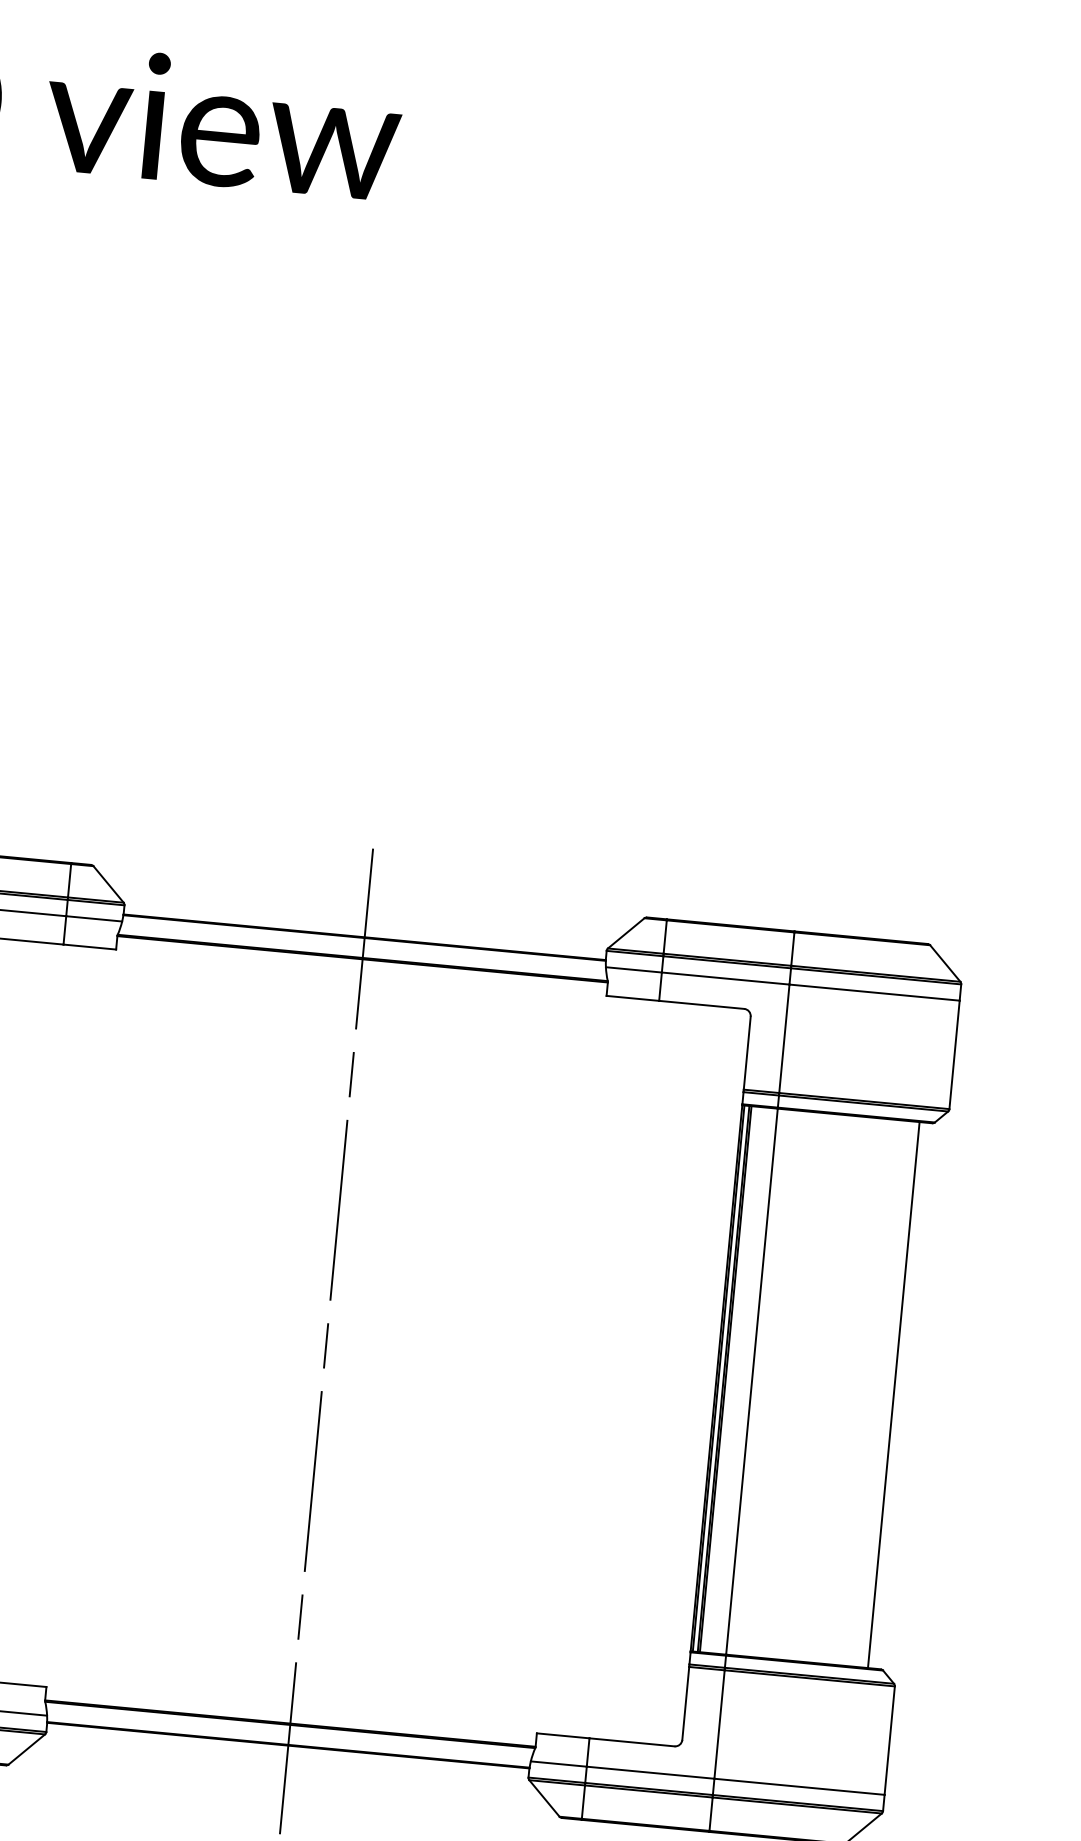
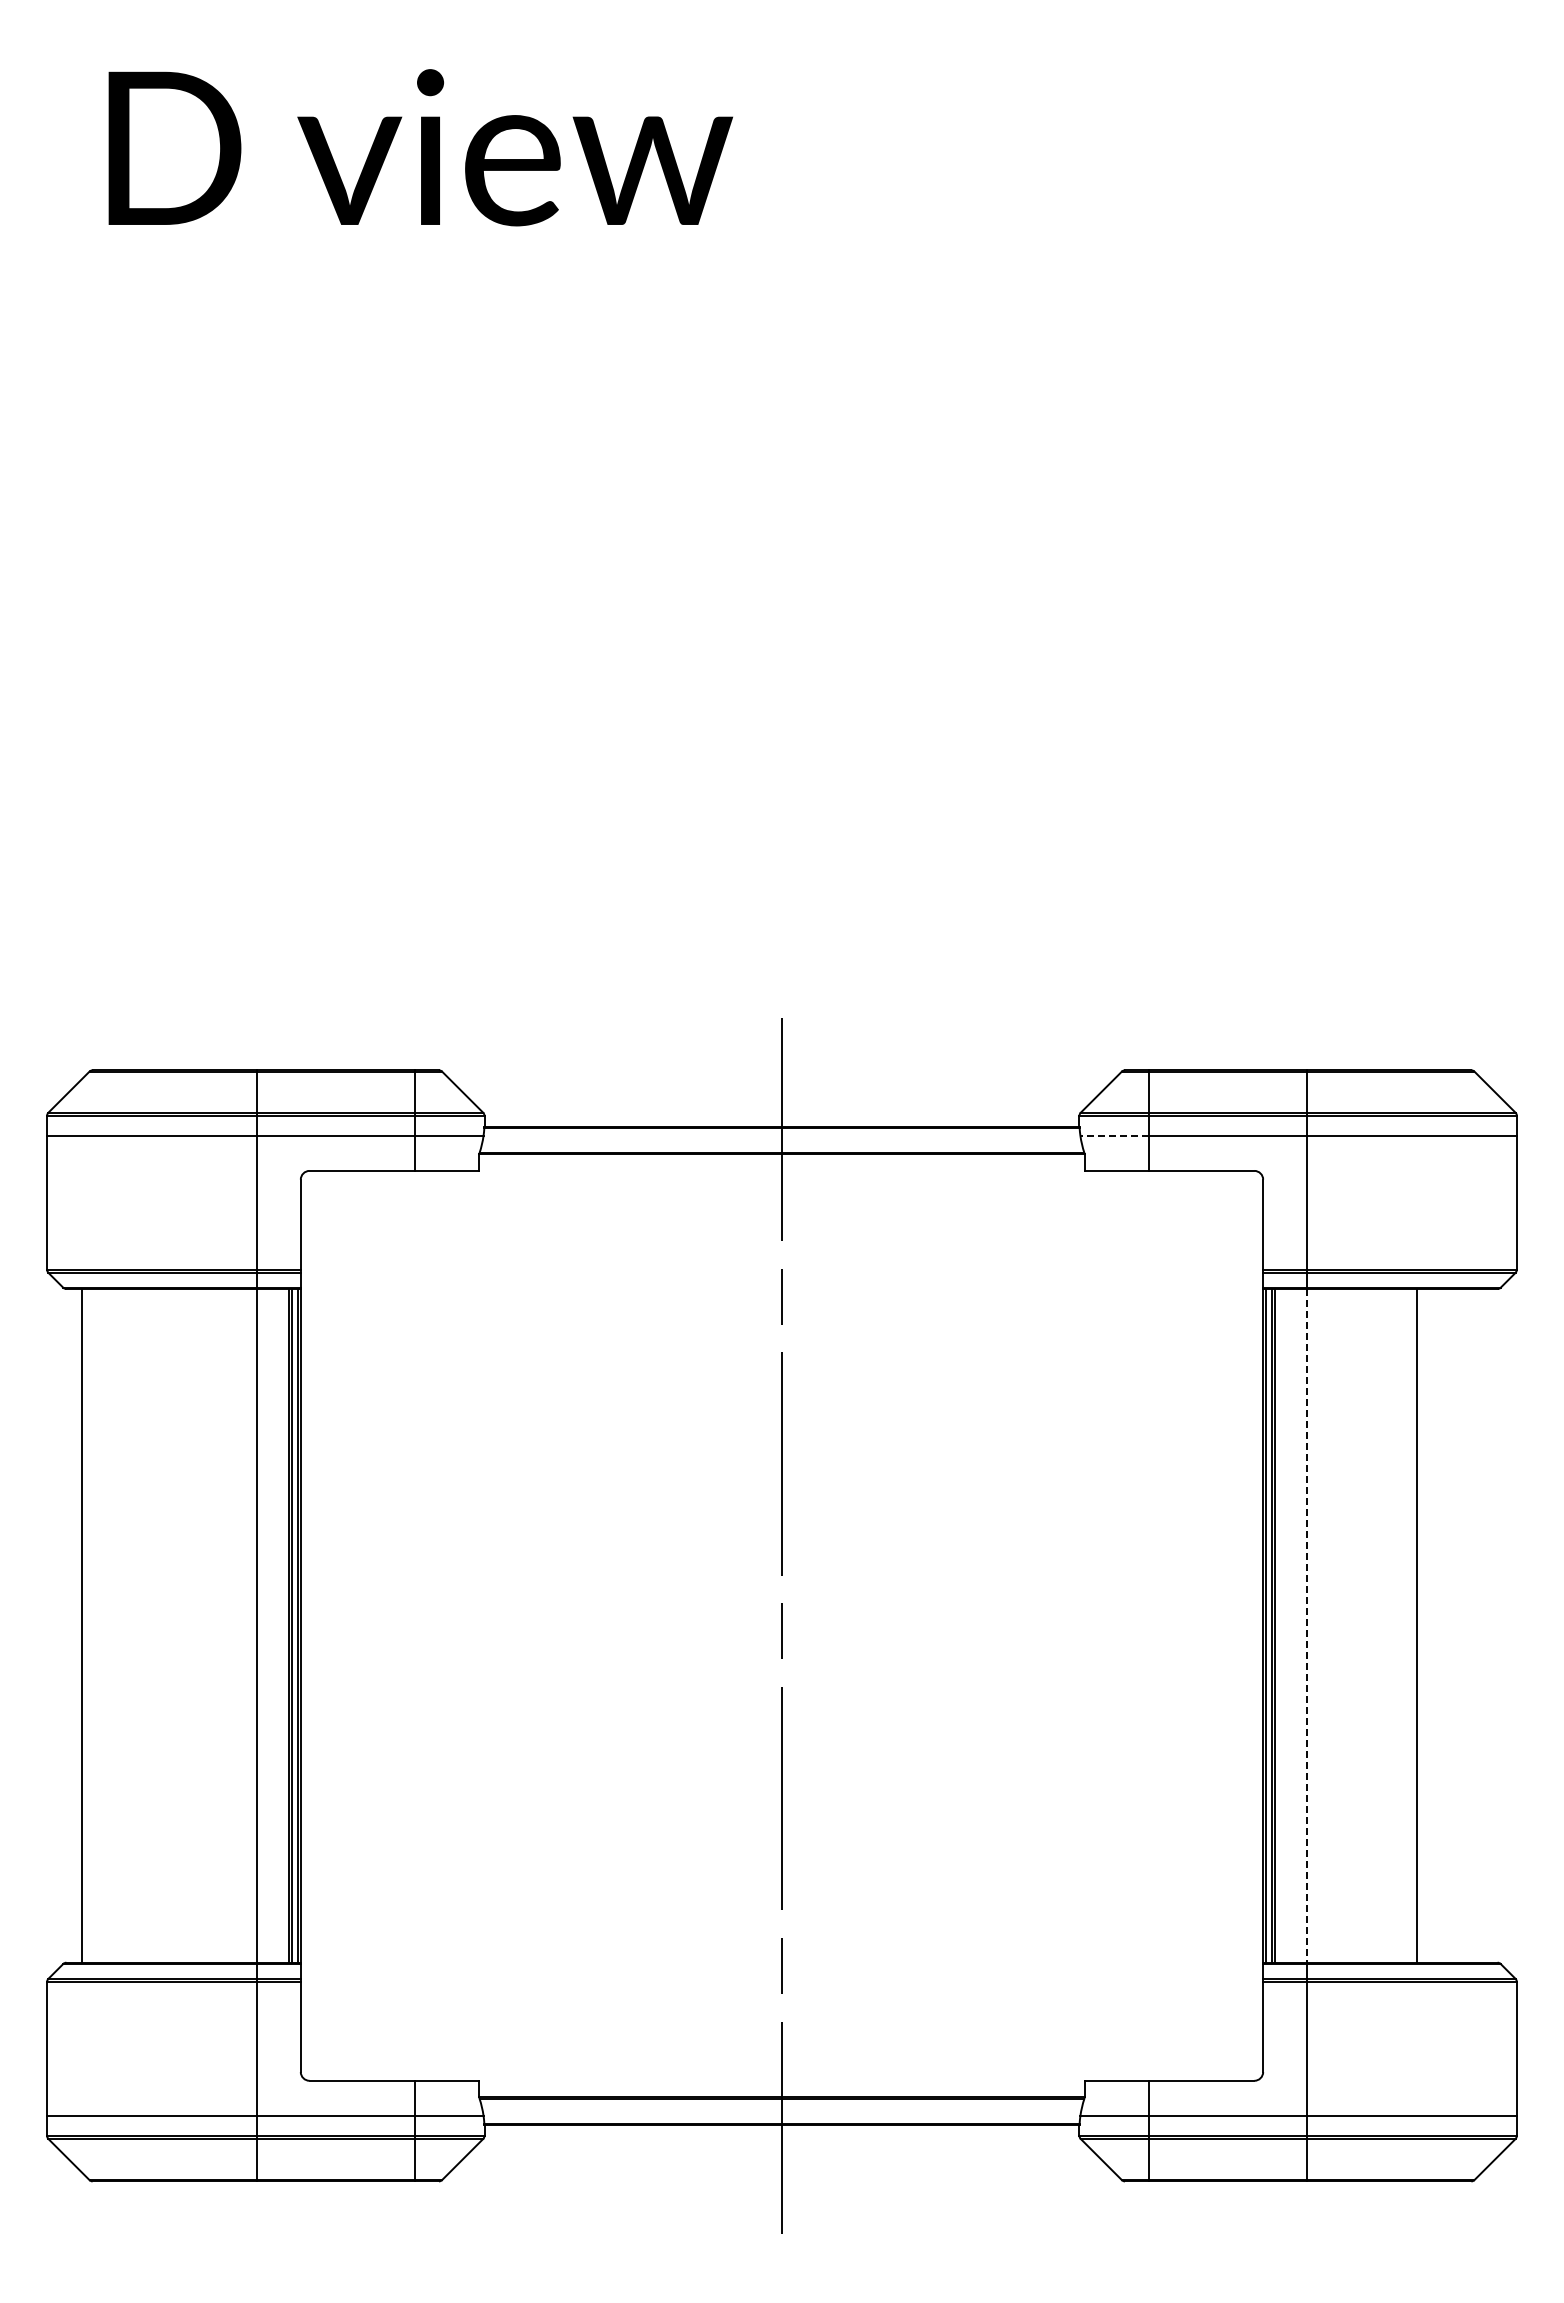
line: (633, 969) -> (1114, 1135), solid -> dashed
line: (751, 1381) -> (1306, 1625), solid -> dashed
line: (893, 1394) -> (1416, 1625), moved

